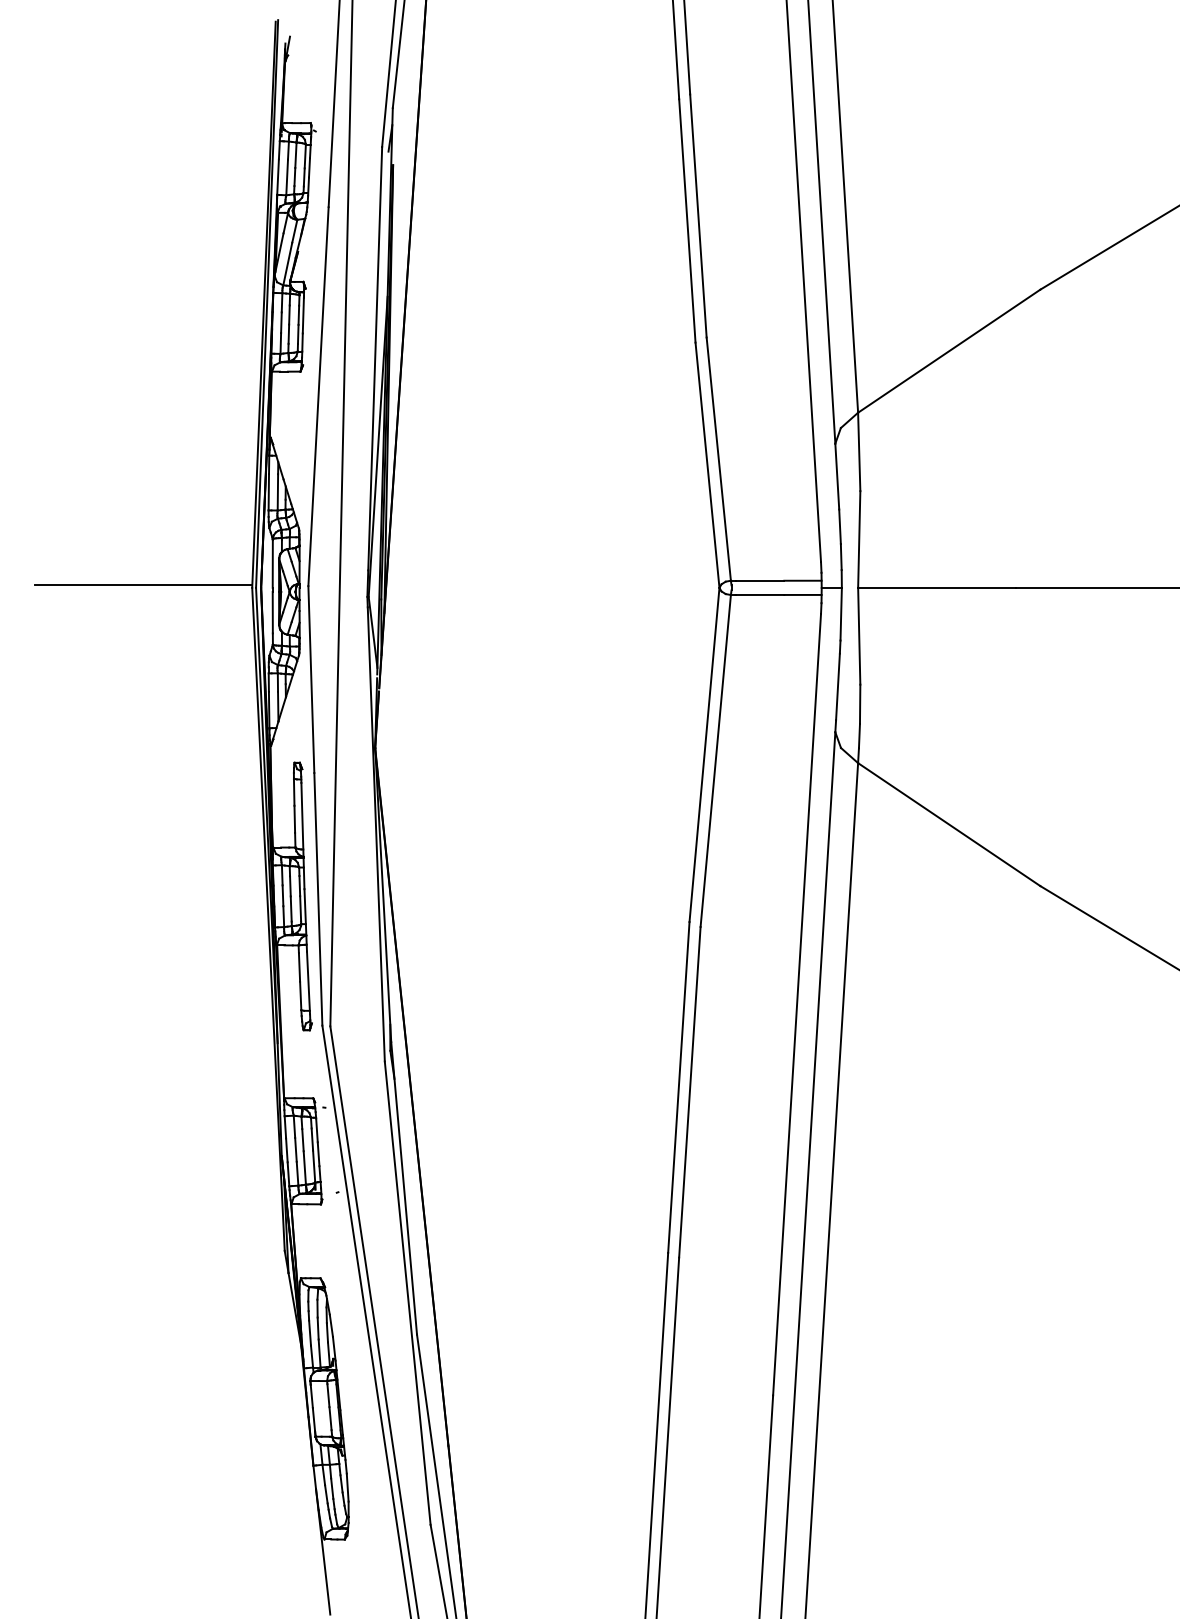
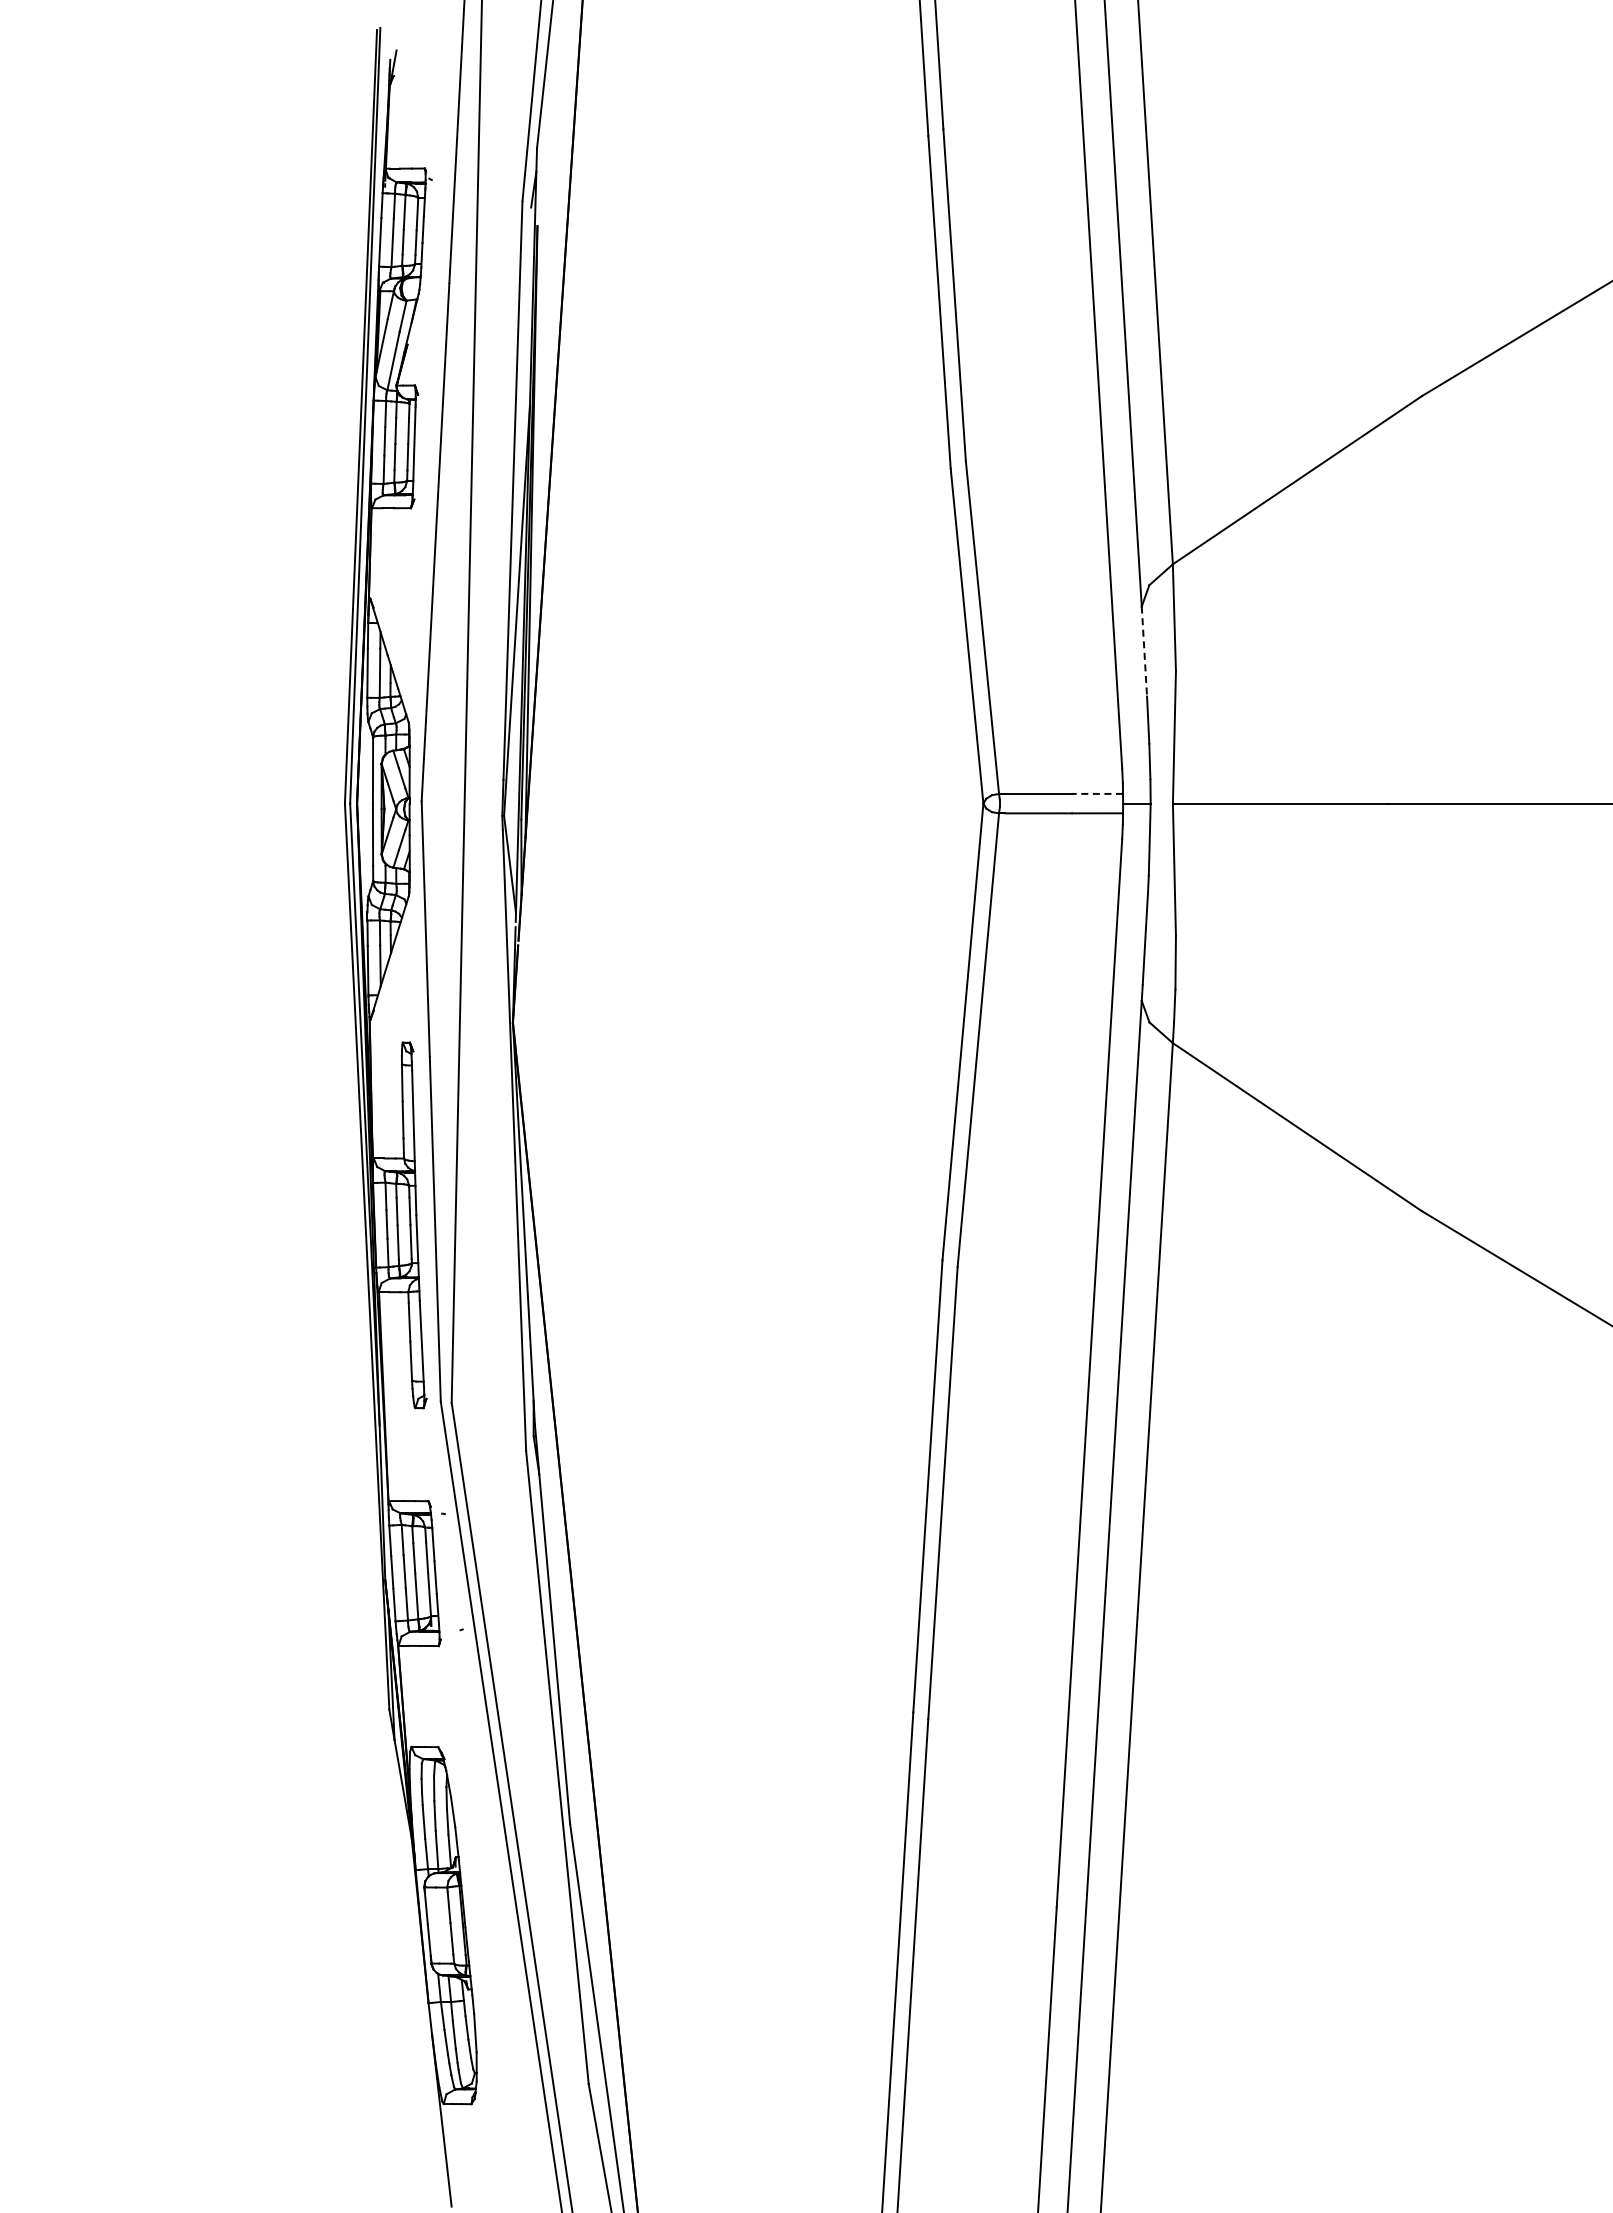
line: (837, 477) -> (1144, 652), solid -> dashed
line: (802, 580) -> (1097, 793), solid -> dashed
line: (143, 585) -> (196, 800), removed

